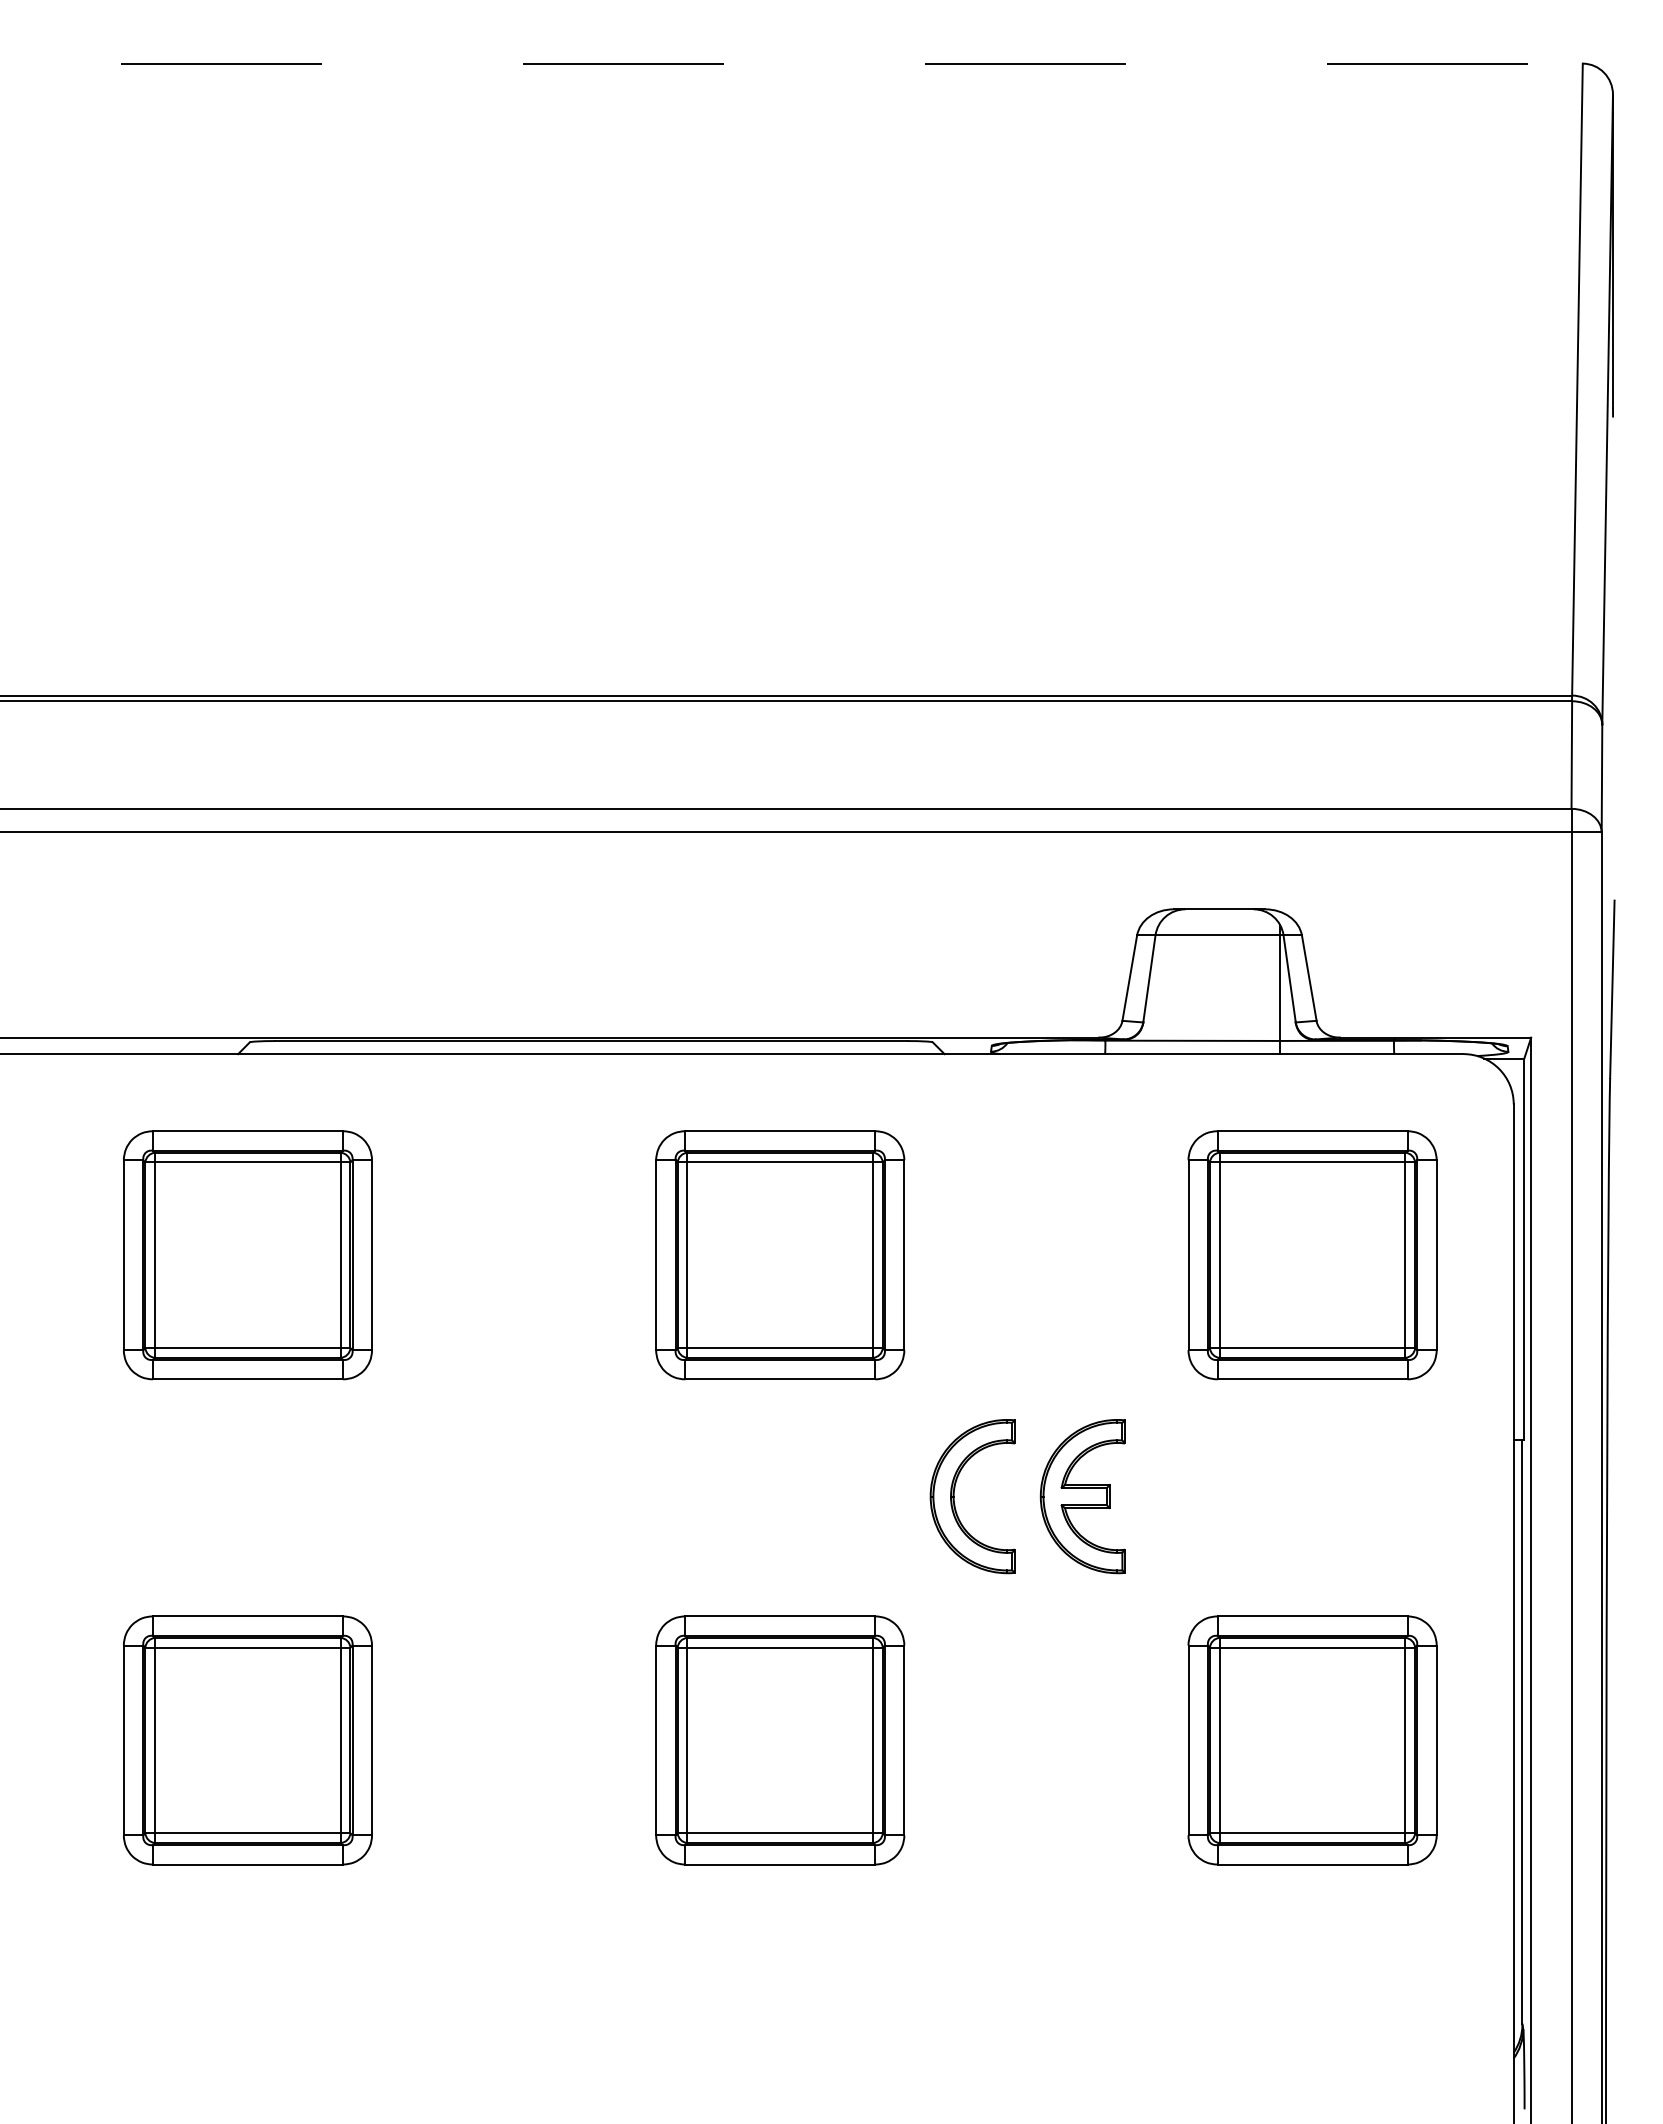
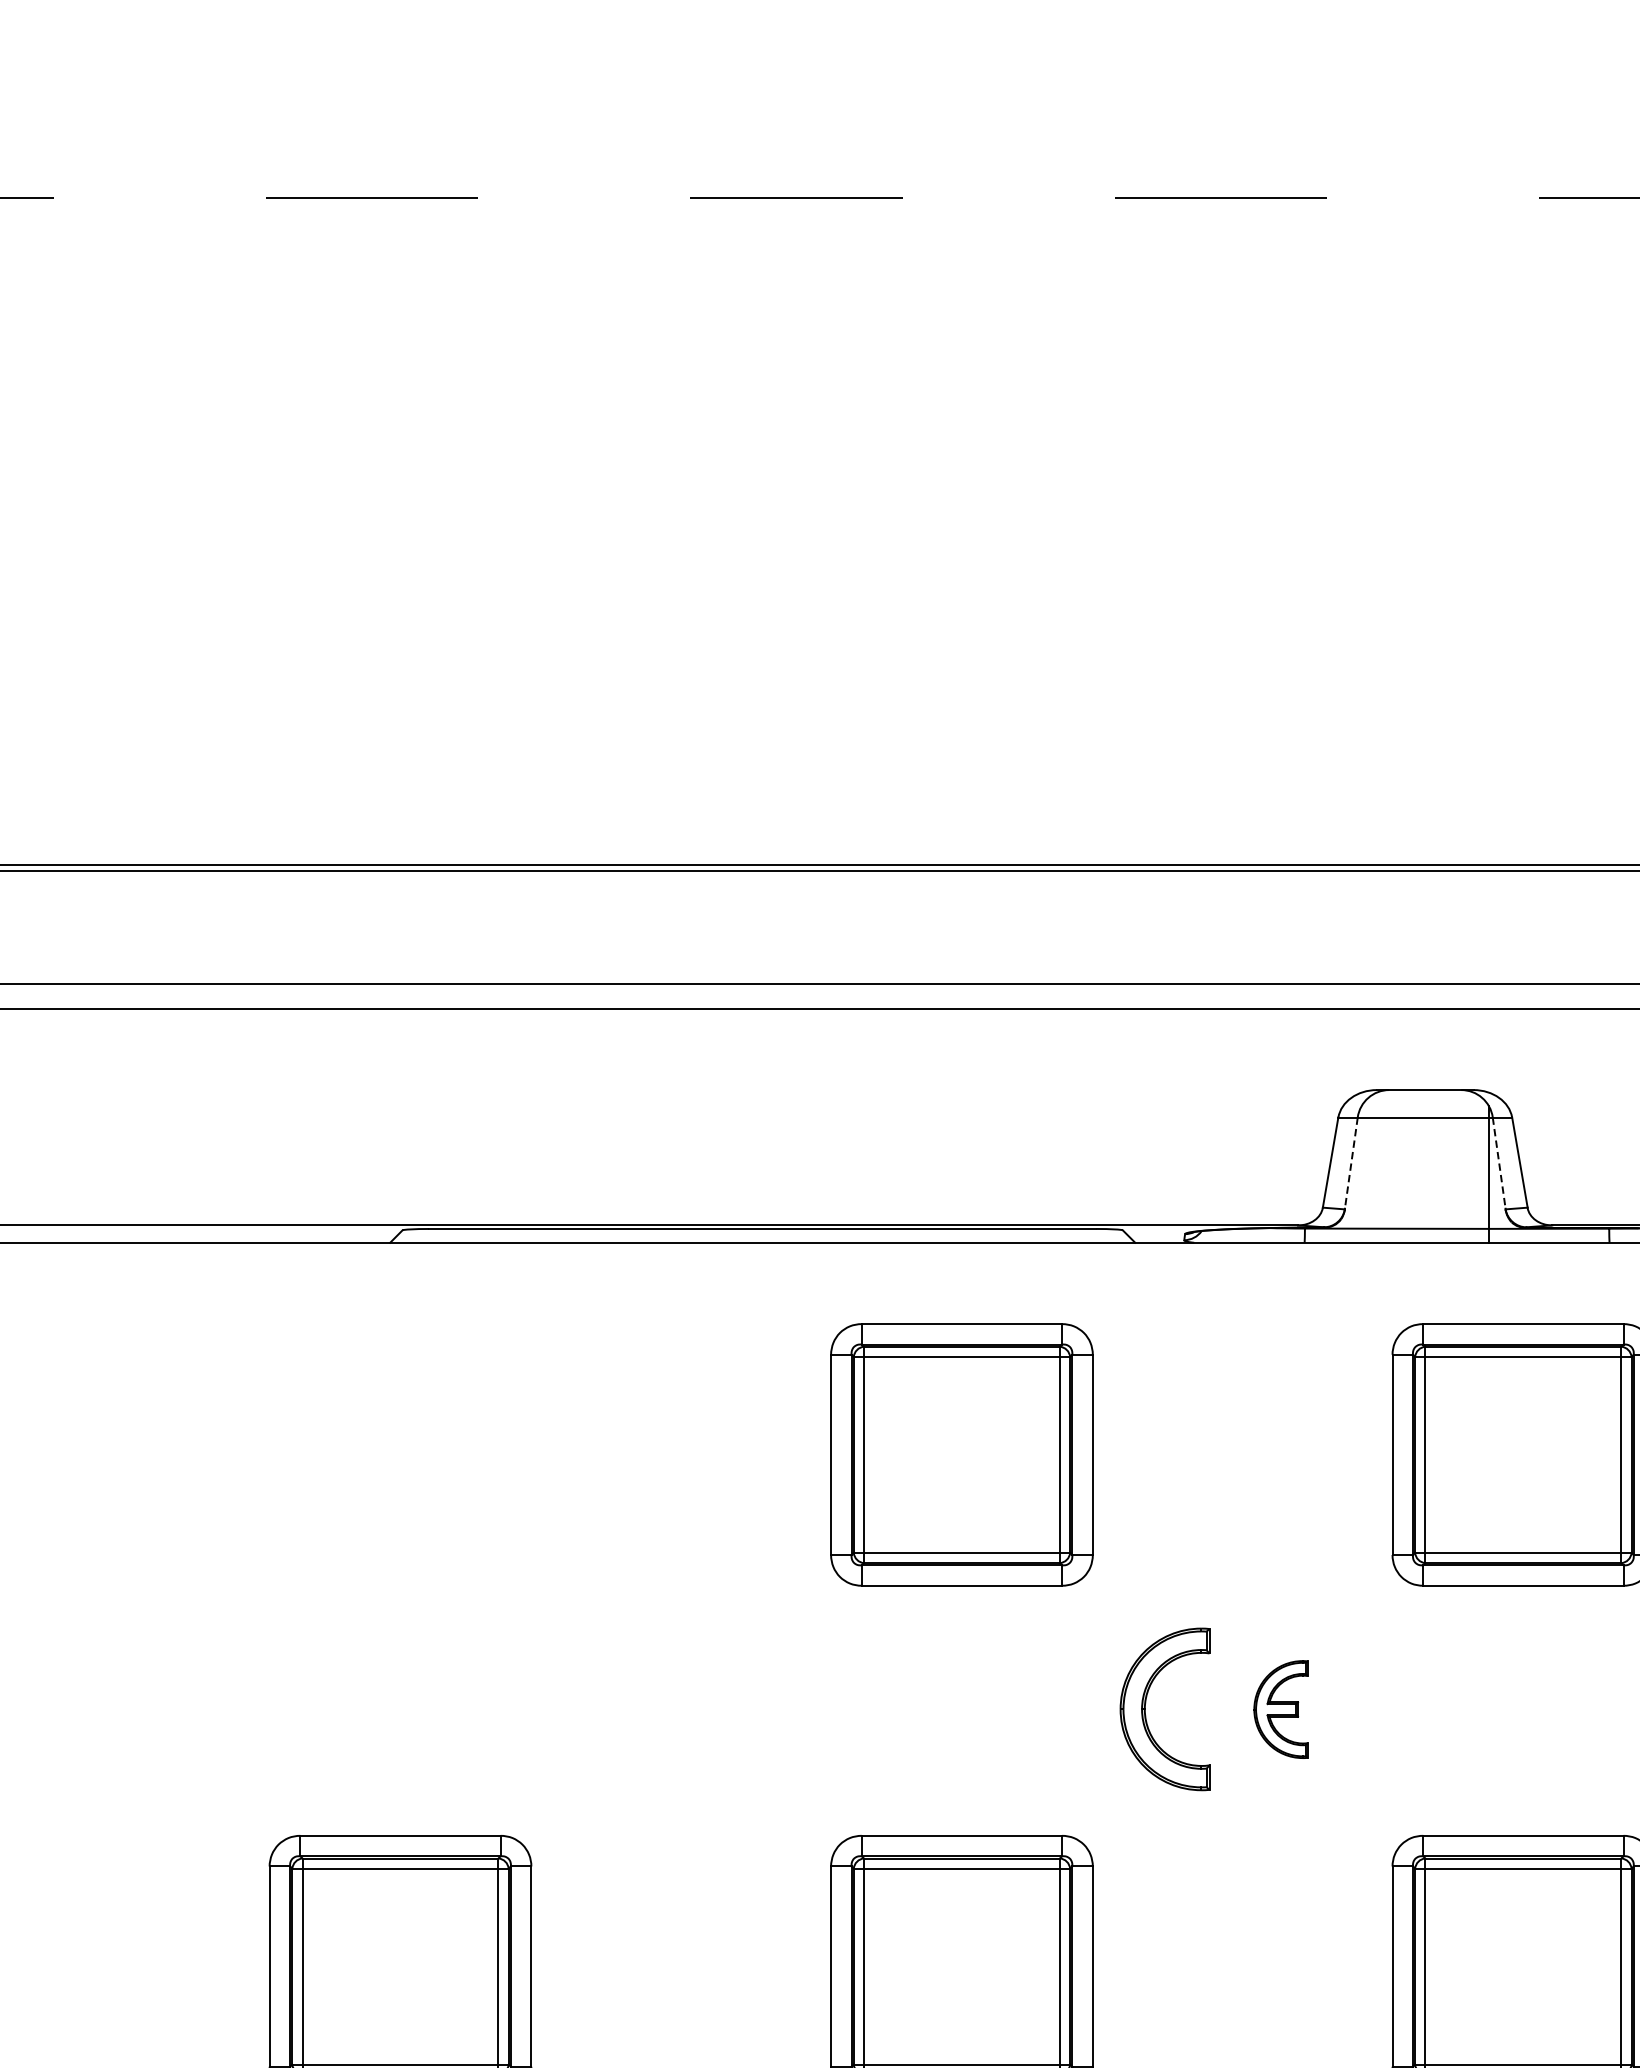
line: (1149, 978) -> (1351, 1163), solid -> dashed
line: (1289, 978) -> (1499, 1163), solid -> dashed
part: (247, 1255) -> (400, 1455), removed
part: (1082, 1496) -> (1280, 1709), size x0.6

